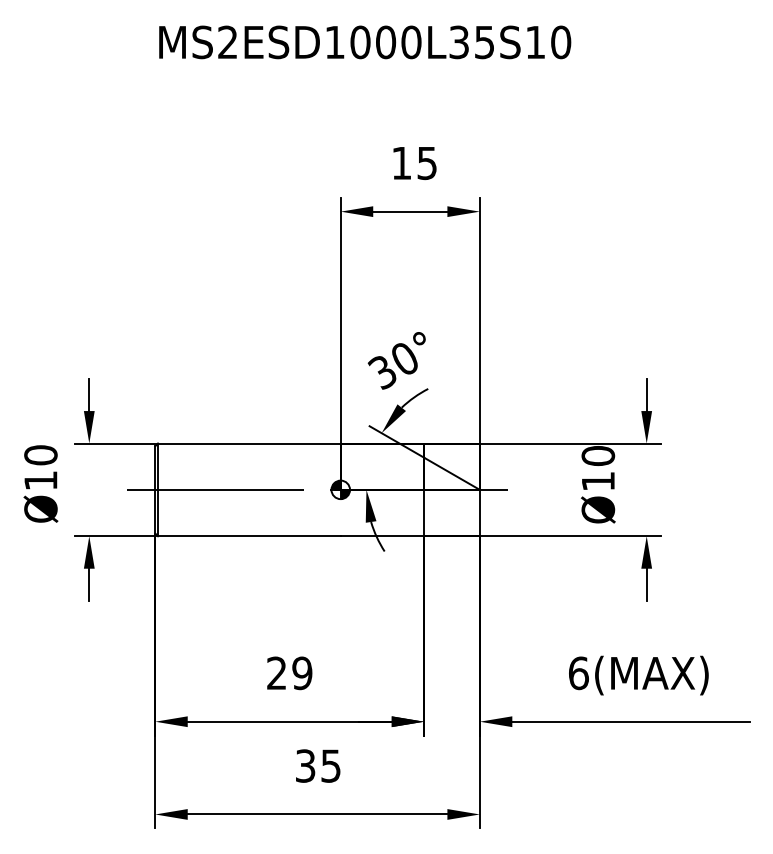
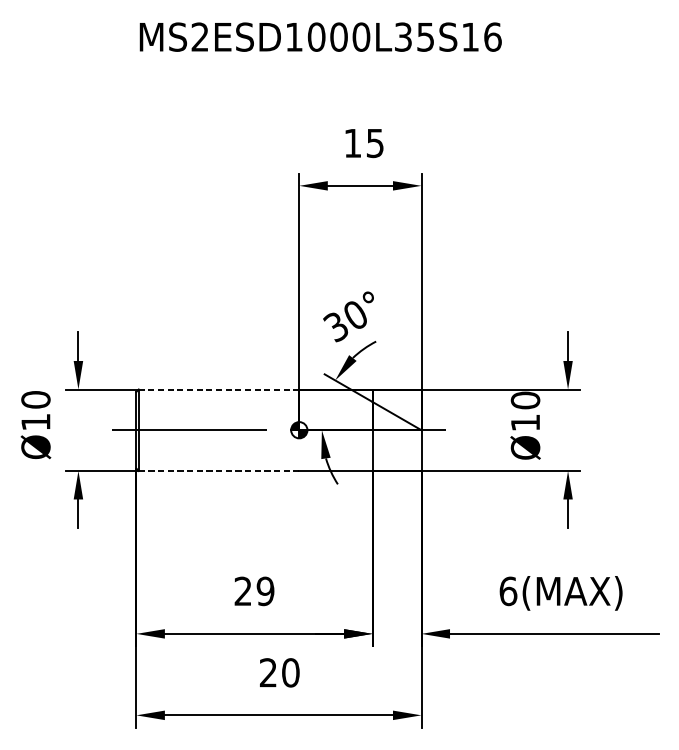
text: (561, 42) -> (493, 37), MS2ESD1000L35S10 -> MS2ESD1000L35S16
line: (248, 443) -> (218, 389), solid -> dashed
line: (249, 536) -> (219, 471), solid -> dashed
text: (318, 765) -> (279, 672), 35 -> 20

